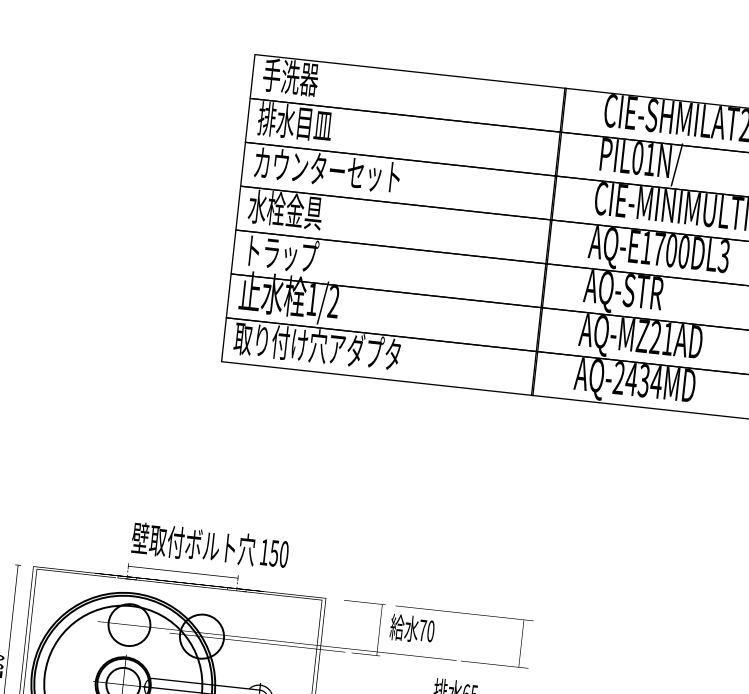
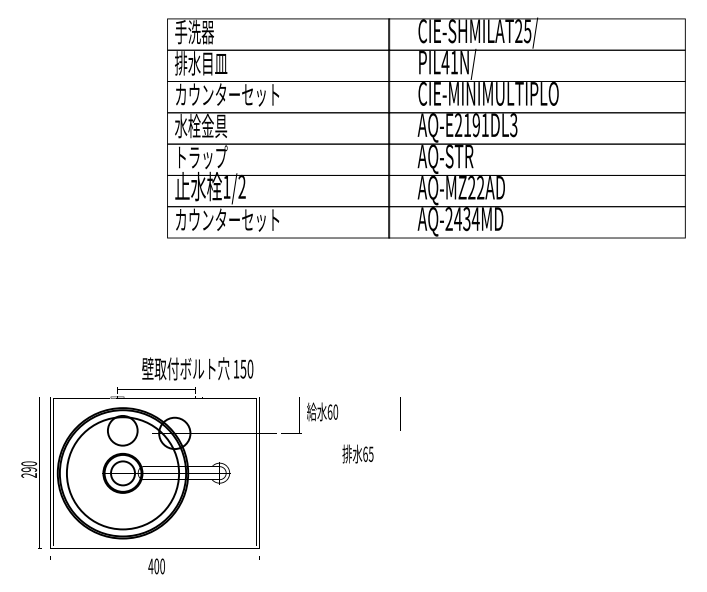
text: (637, 157) -> (445, 62), PIL01N/ -> PIL41N/
text: (664, 250) -> (471, 125), AQ-E1700DL3 -> AQ-E2191DL3
text: (667, 338) -> (480, 187), AQ-MZ21AD -> AQ-MZ22AD
text: (316, 345) -> (233, 219), 取り付け穴アダプタ -> カウンターセット
text: (210, 545) -> (197, 368), moved
text: (422, 629) -> (329, 411), 70 -> 60

